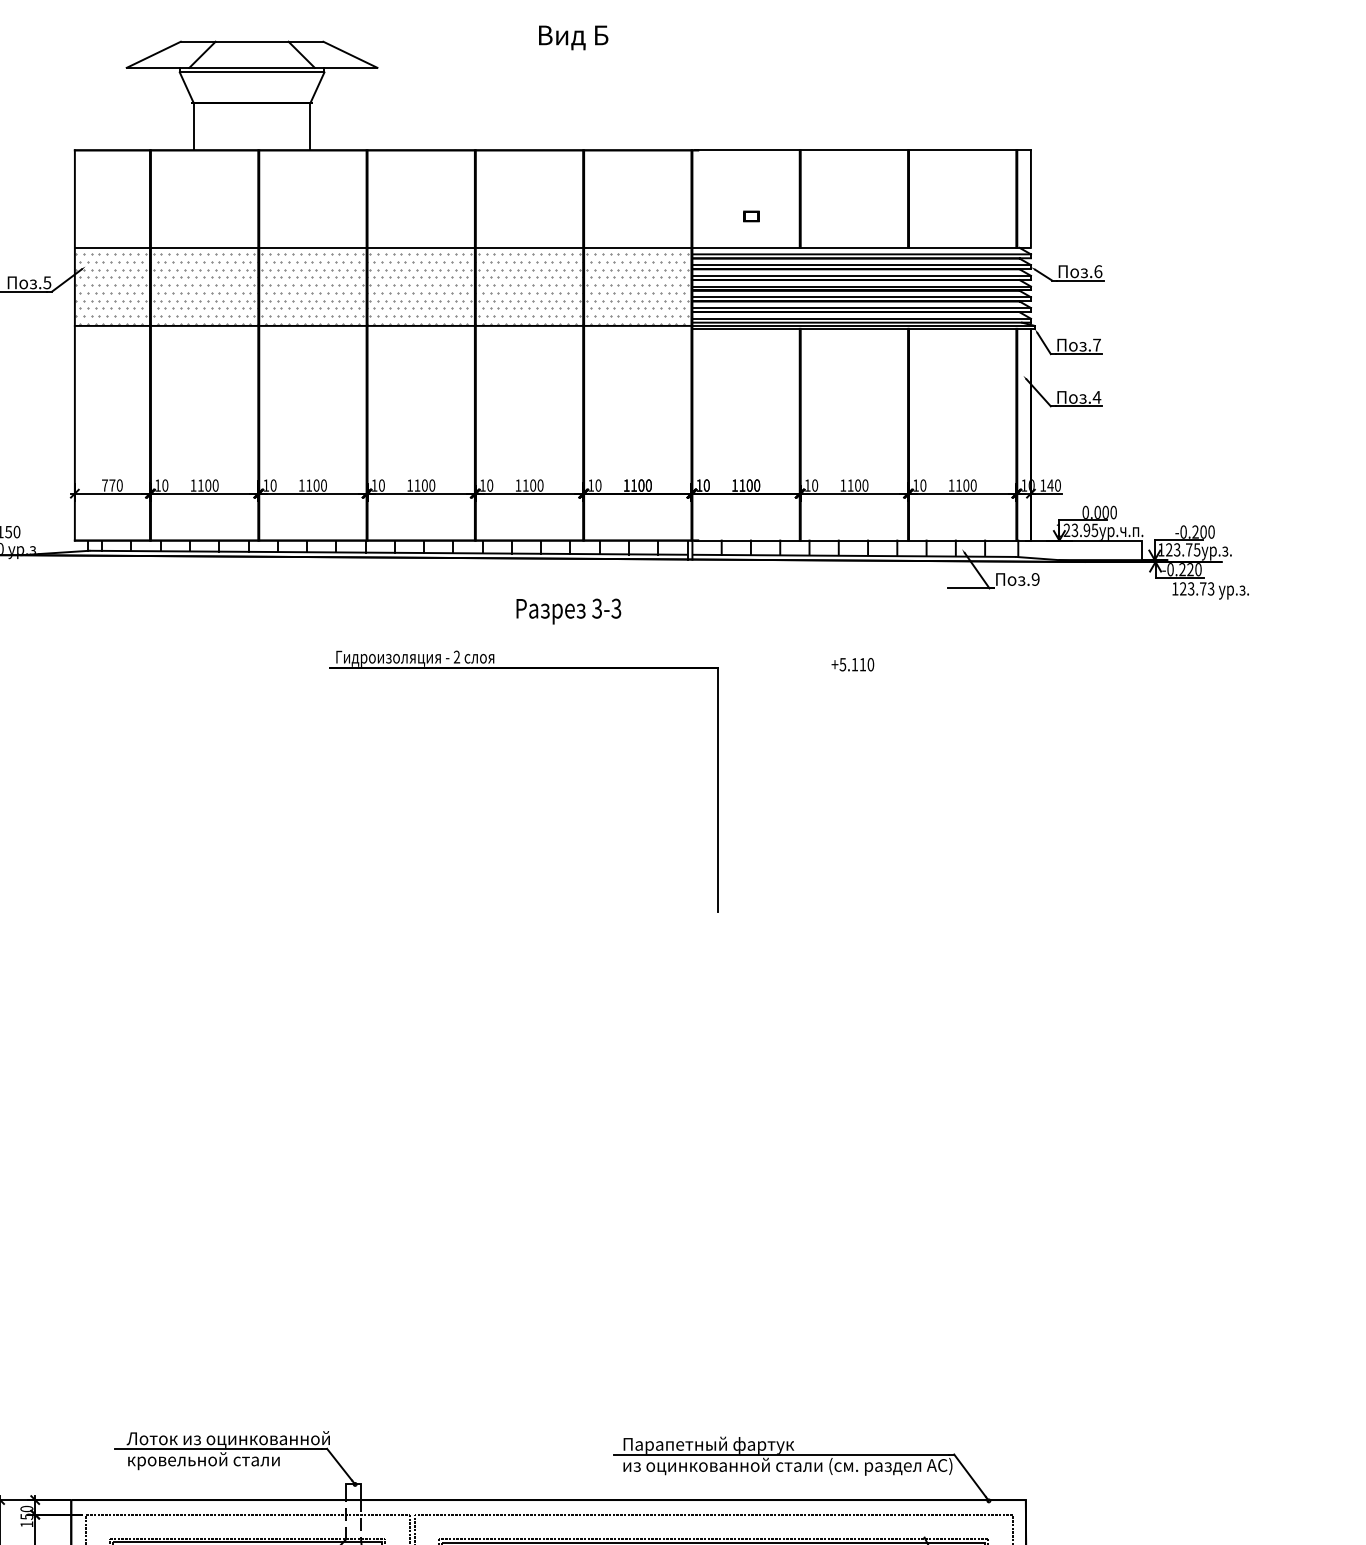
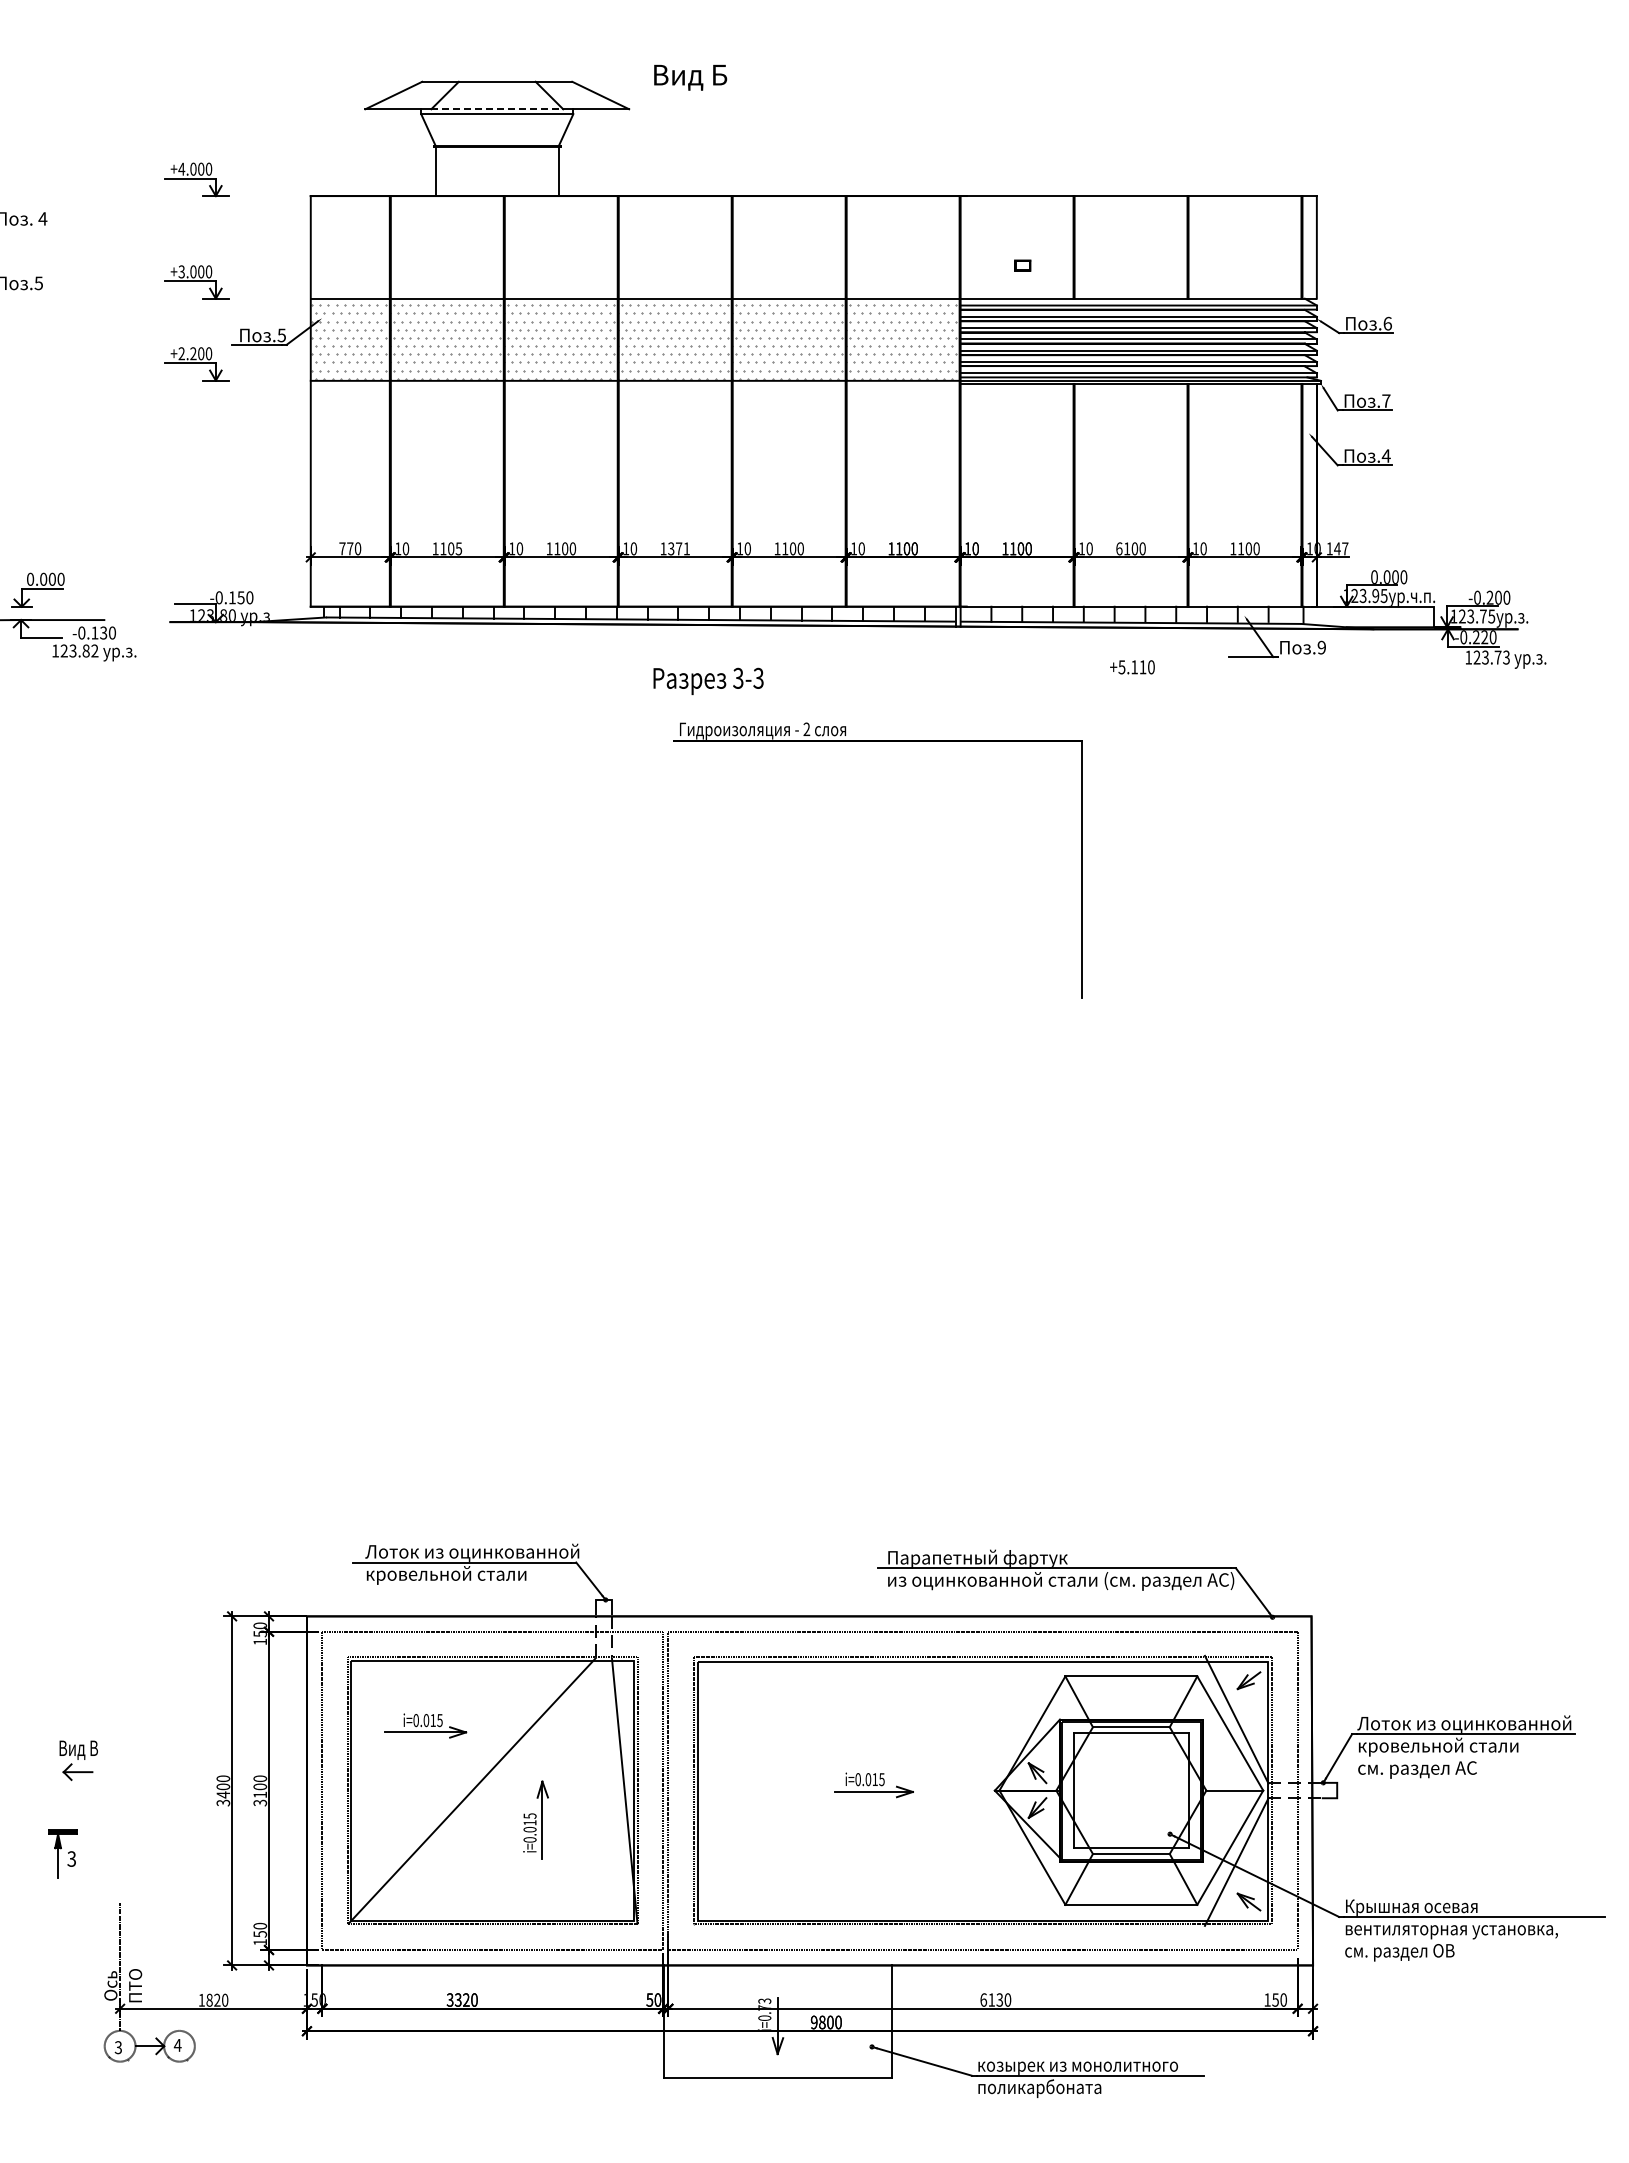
text: (573, 37) -> (690, 77), moved
line: (252, 68) -> (497, 109), solid -> dashed
text: (215, 485) -> (458, 548), 1100 -> 1105
text: (424, 485) -> (678, 548), 1100 -> 1371
text: (843, 485) -> (1119, 548), 1100 -> 6100
text: (1058, 485) -> (1345, 548), 140 -> 147
text: (568, 610) -> (708, 680), moved
text: (852, 664) -> (1132, 667), moved
part: (524, 668) -> (877, 741), moved

